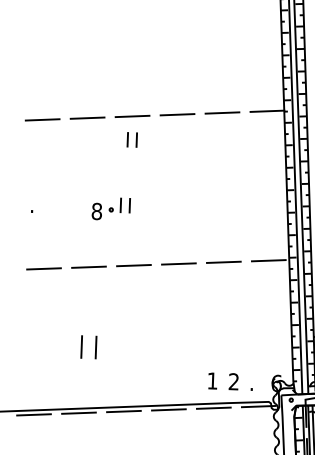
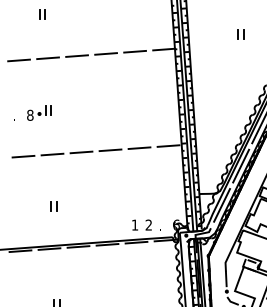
part: (132, 140) -> (42, 14), moved
part: (111, 207) -> (39, 112), moved
part: (87, 347) -> (53, 206), size x0.62

